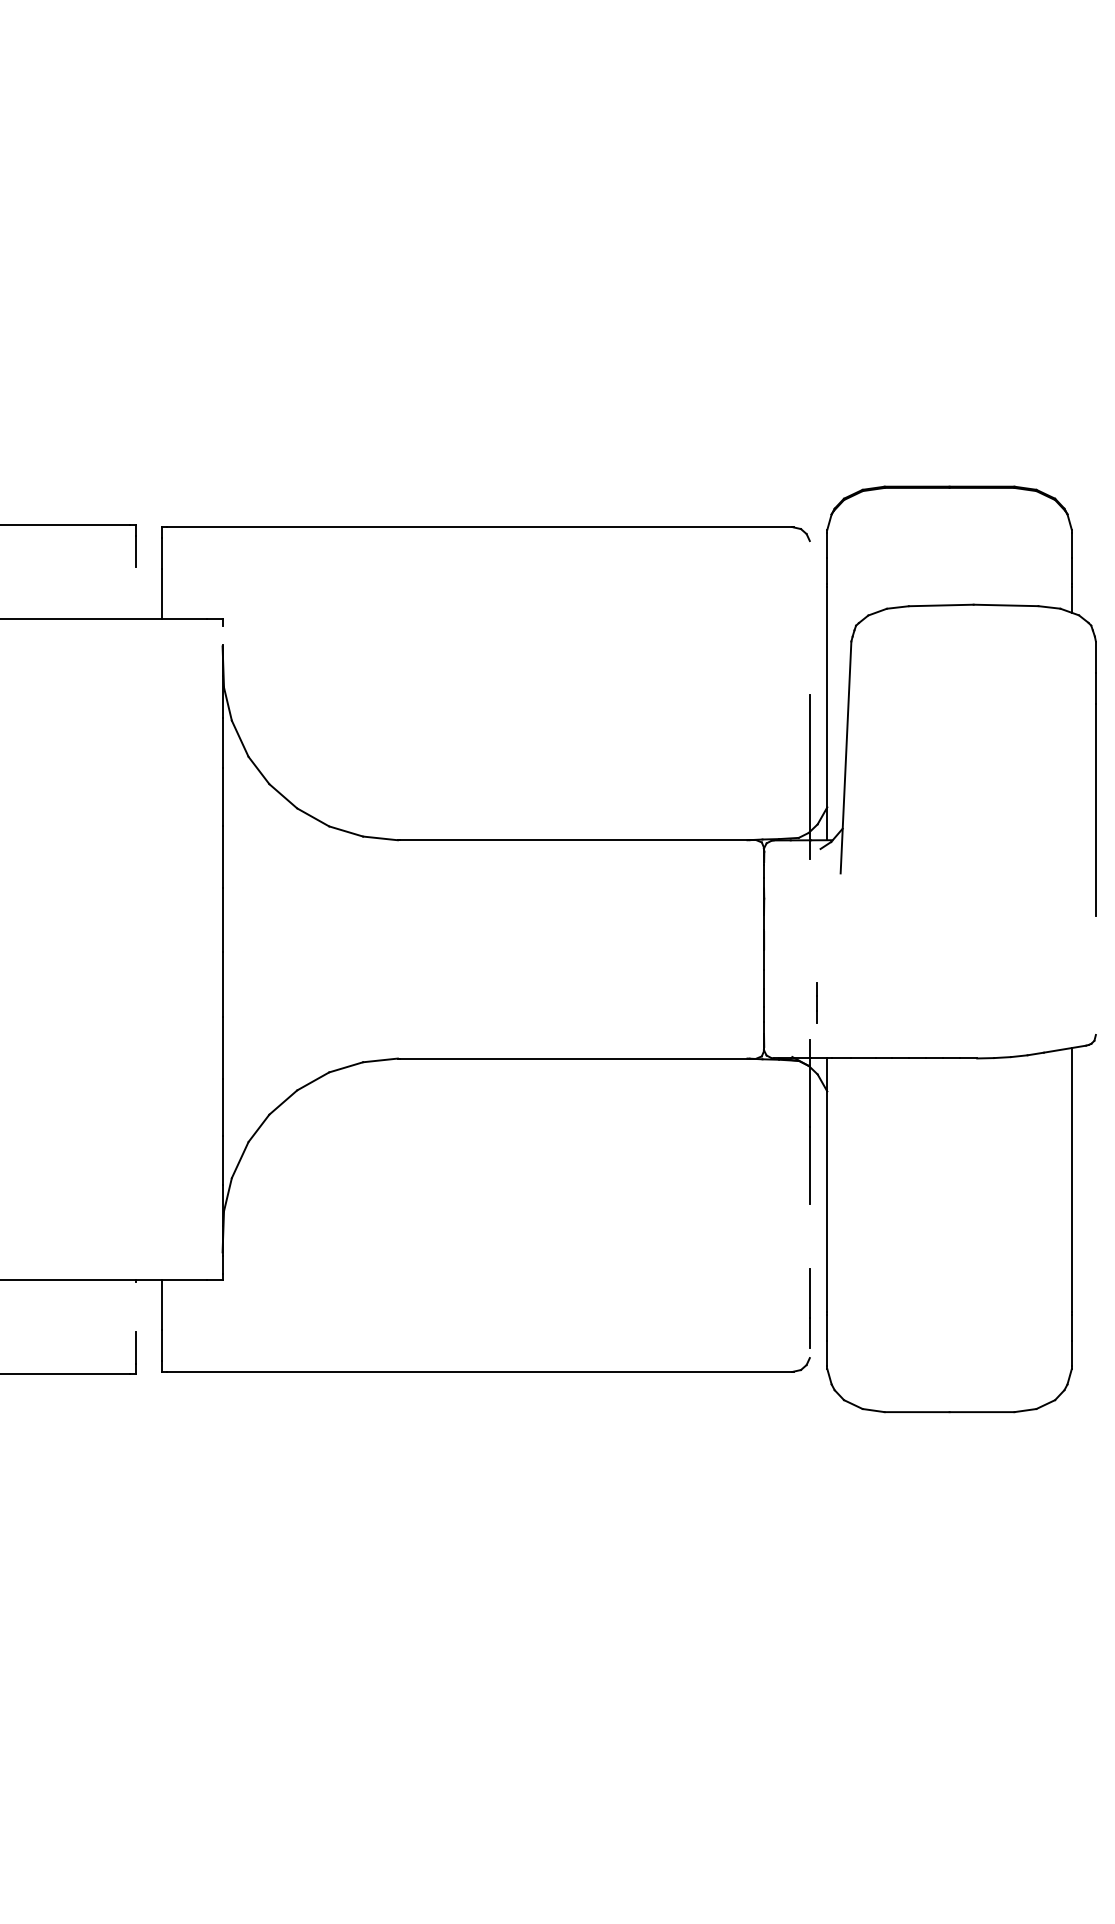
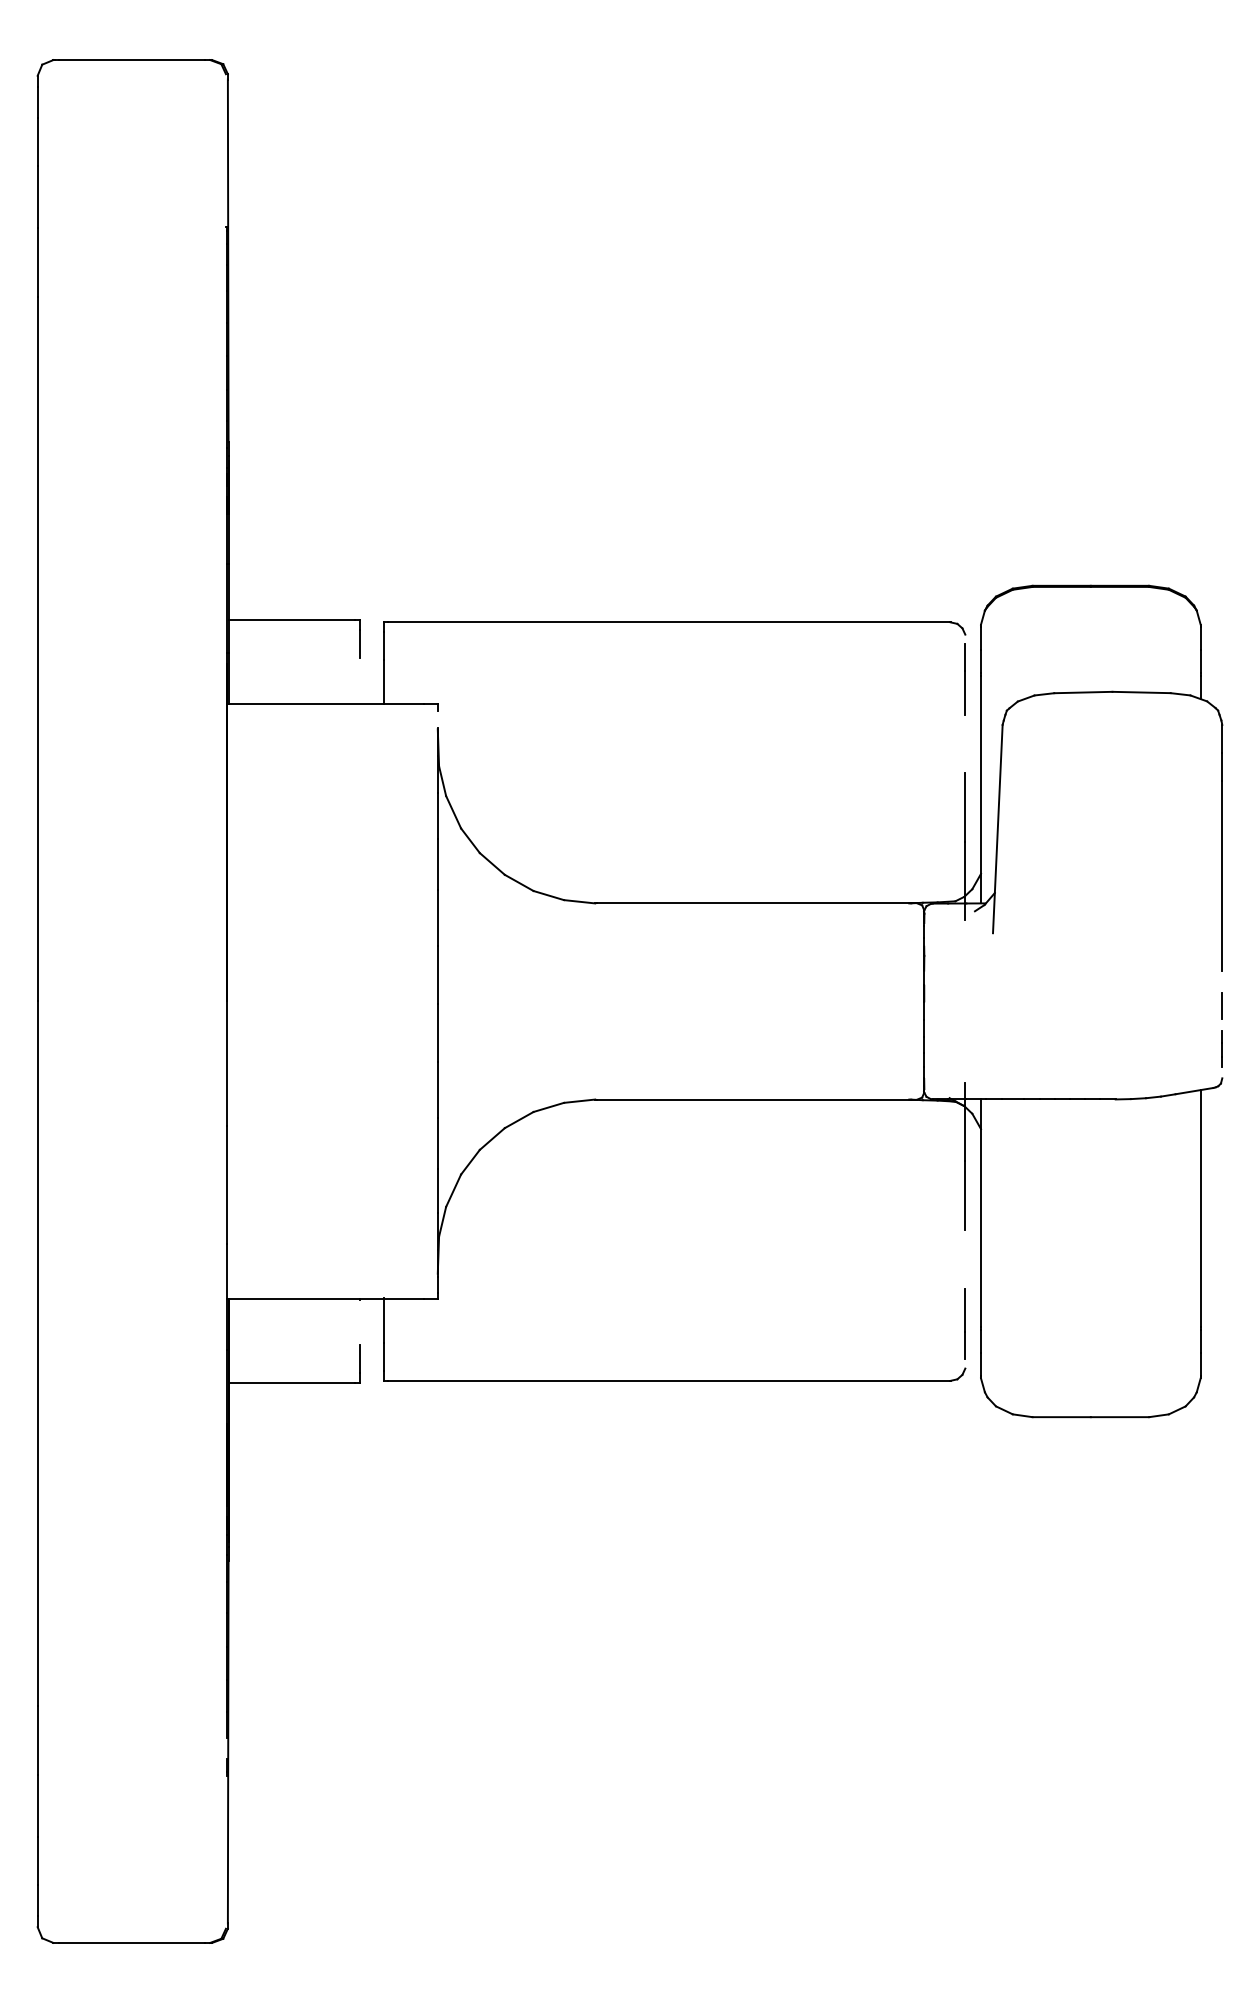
line: (808, 590) -> (964, 679), added
line: (1096, 954) -> (1222, 1006), added
line: (815, 1001) -> (1221, 1048), moved

